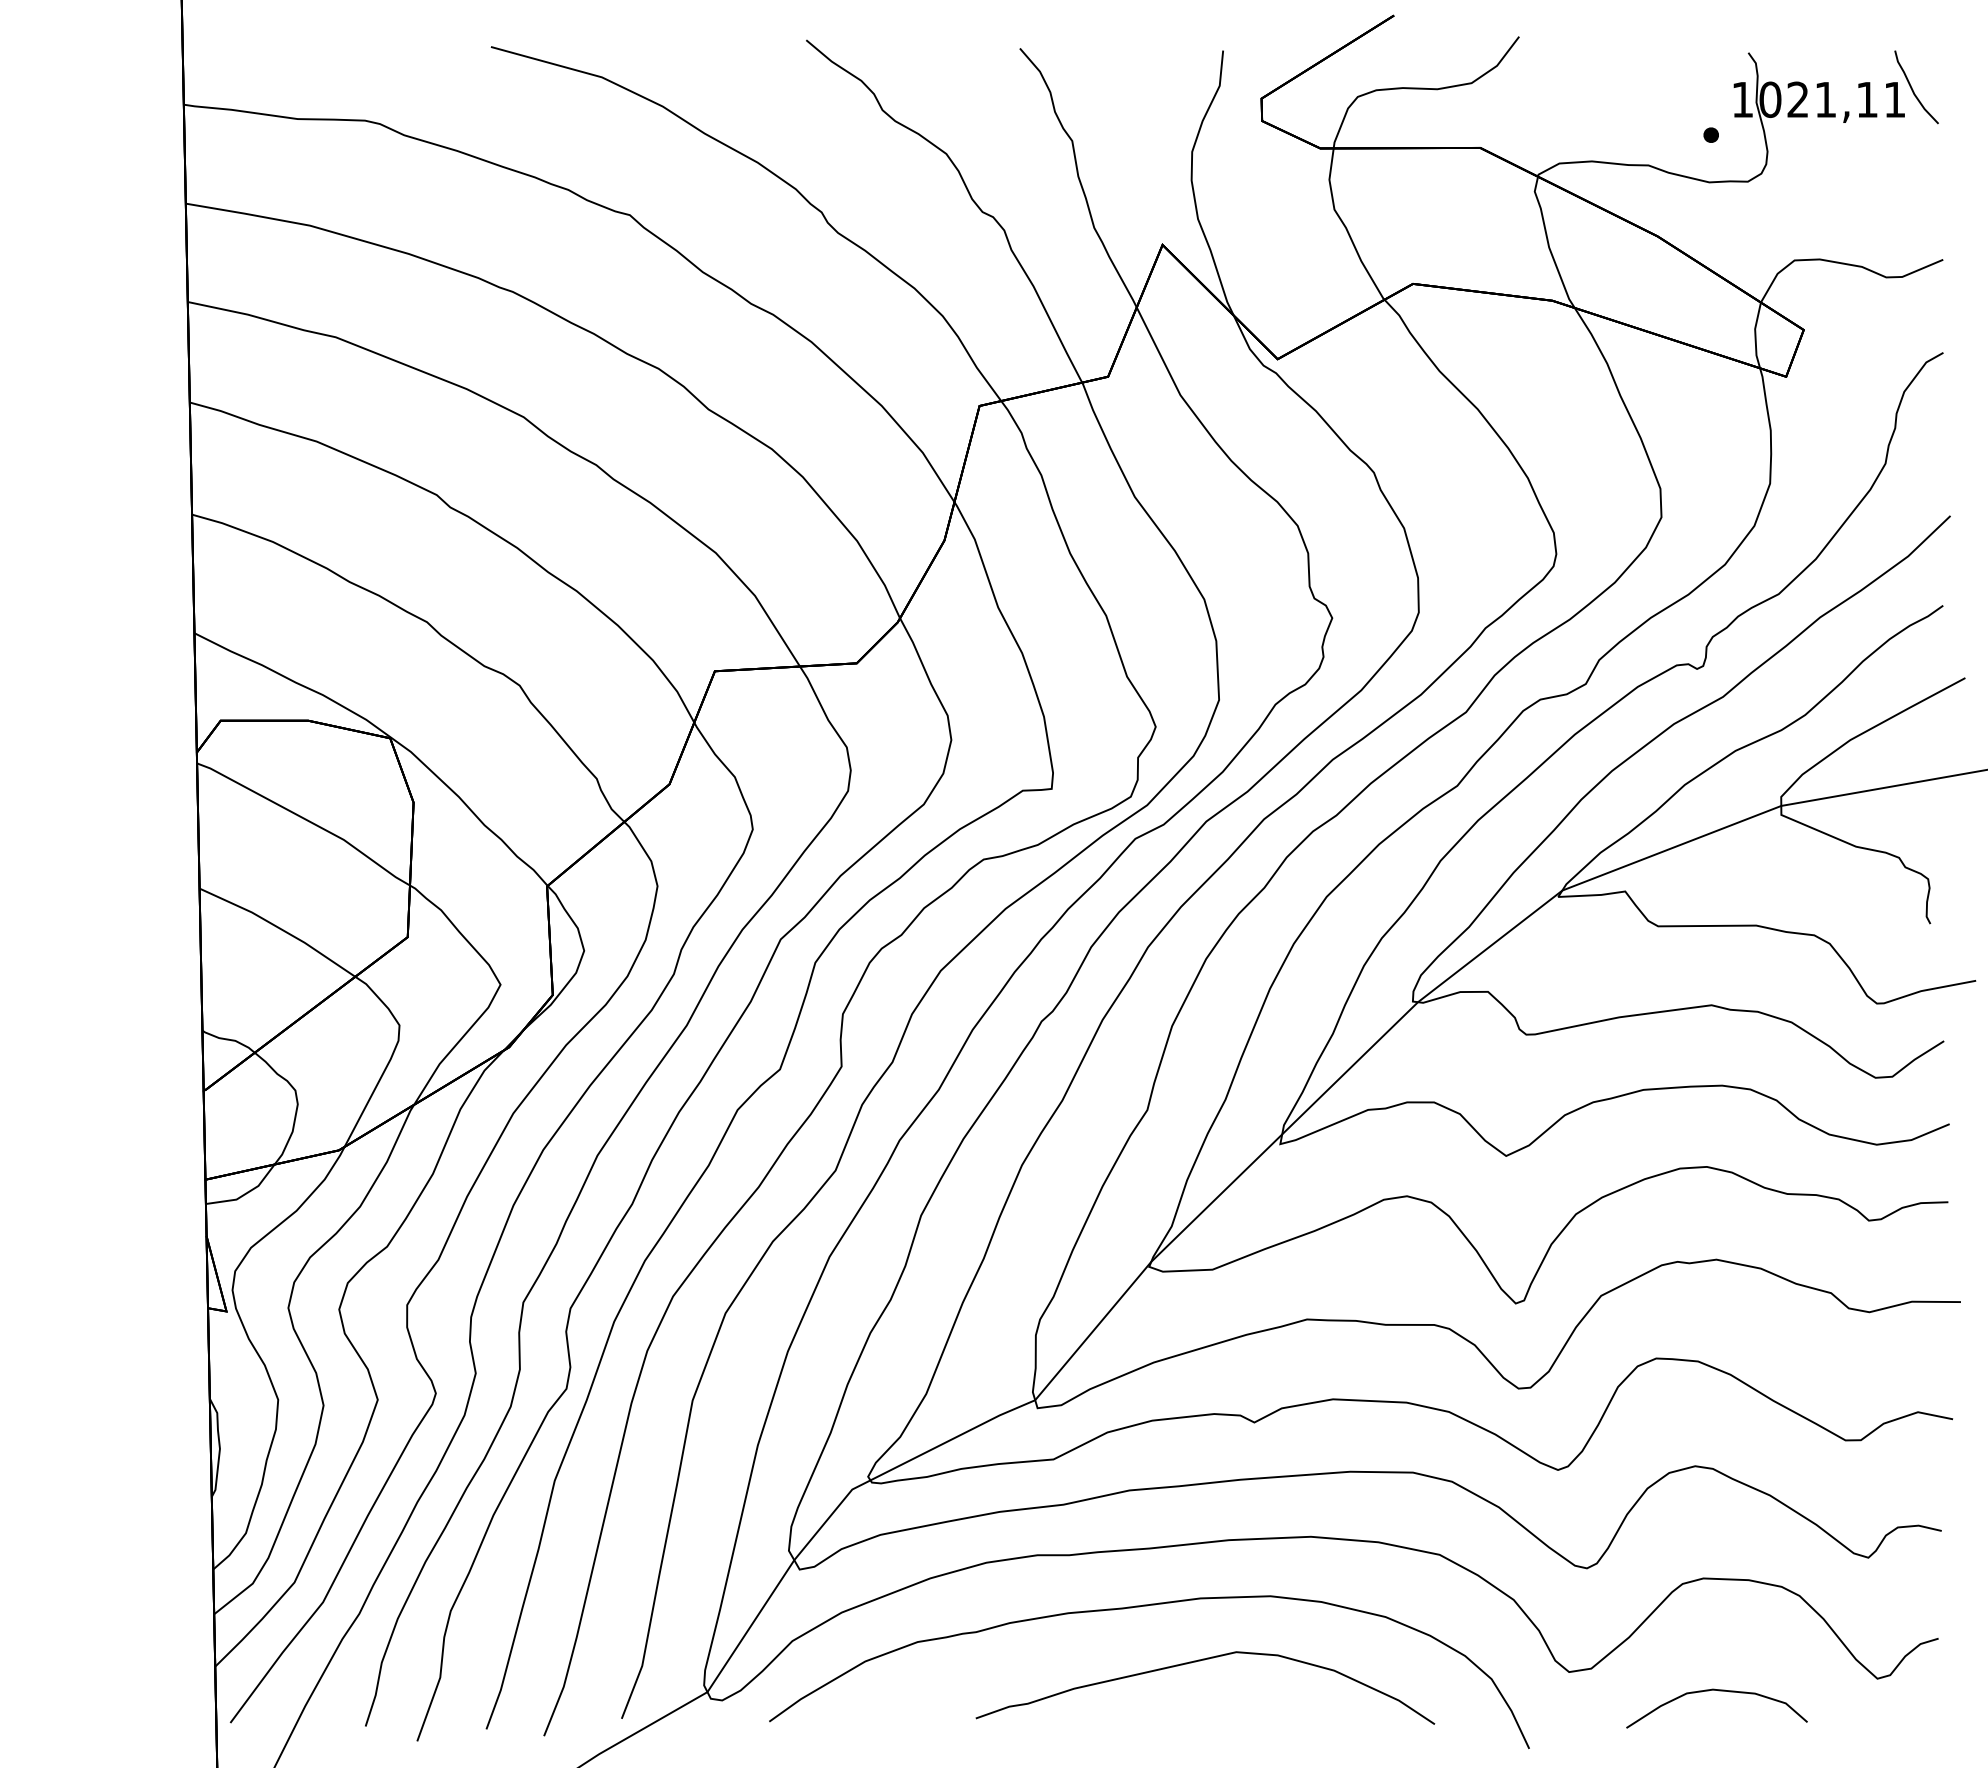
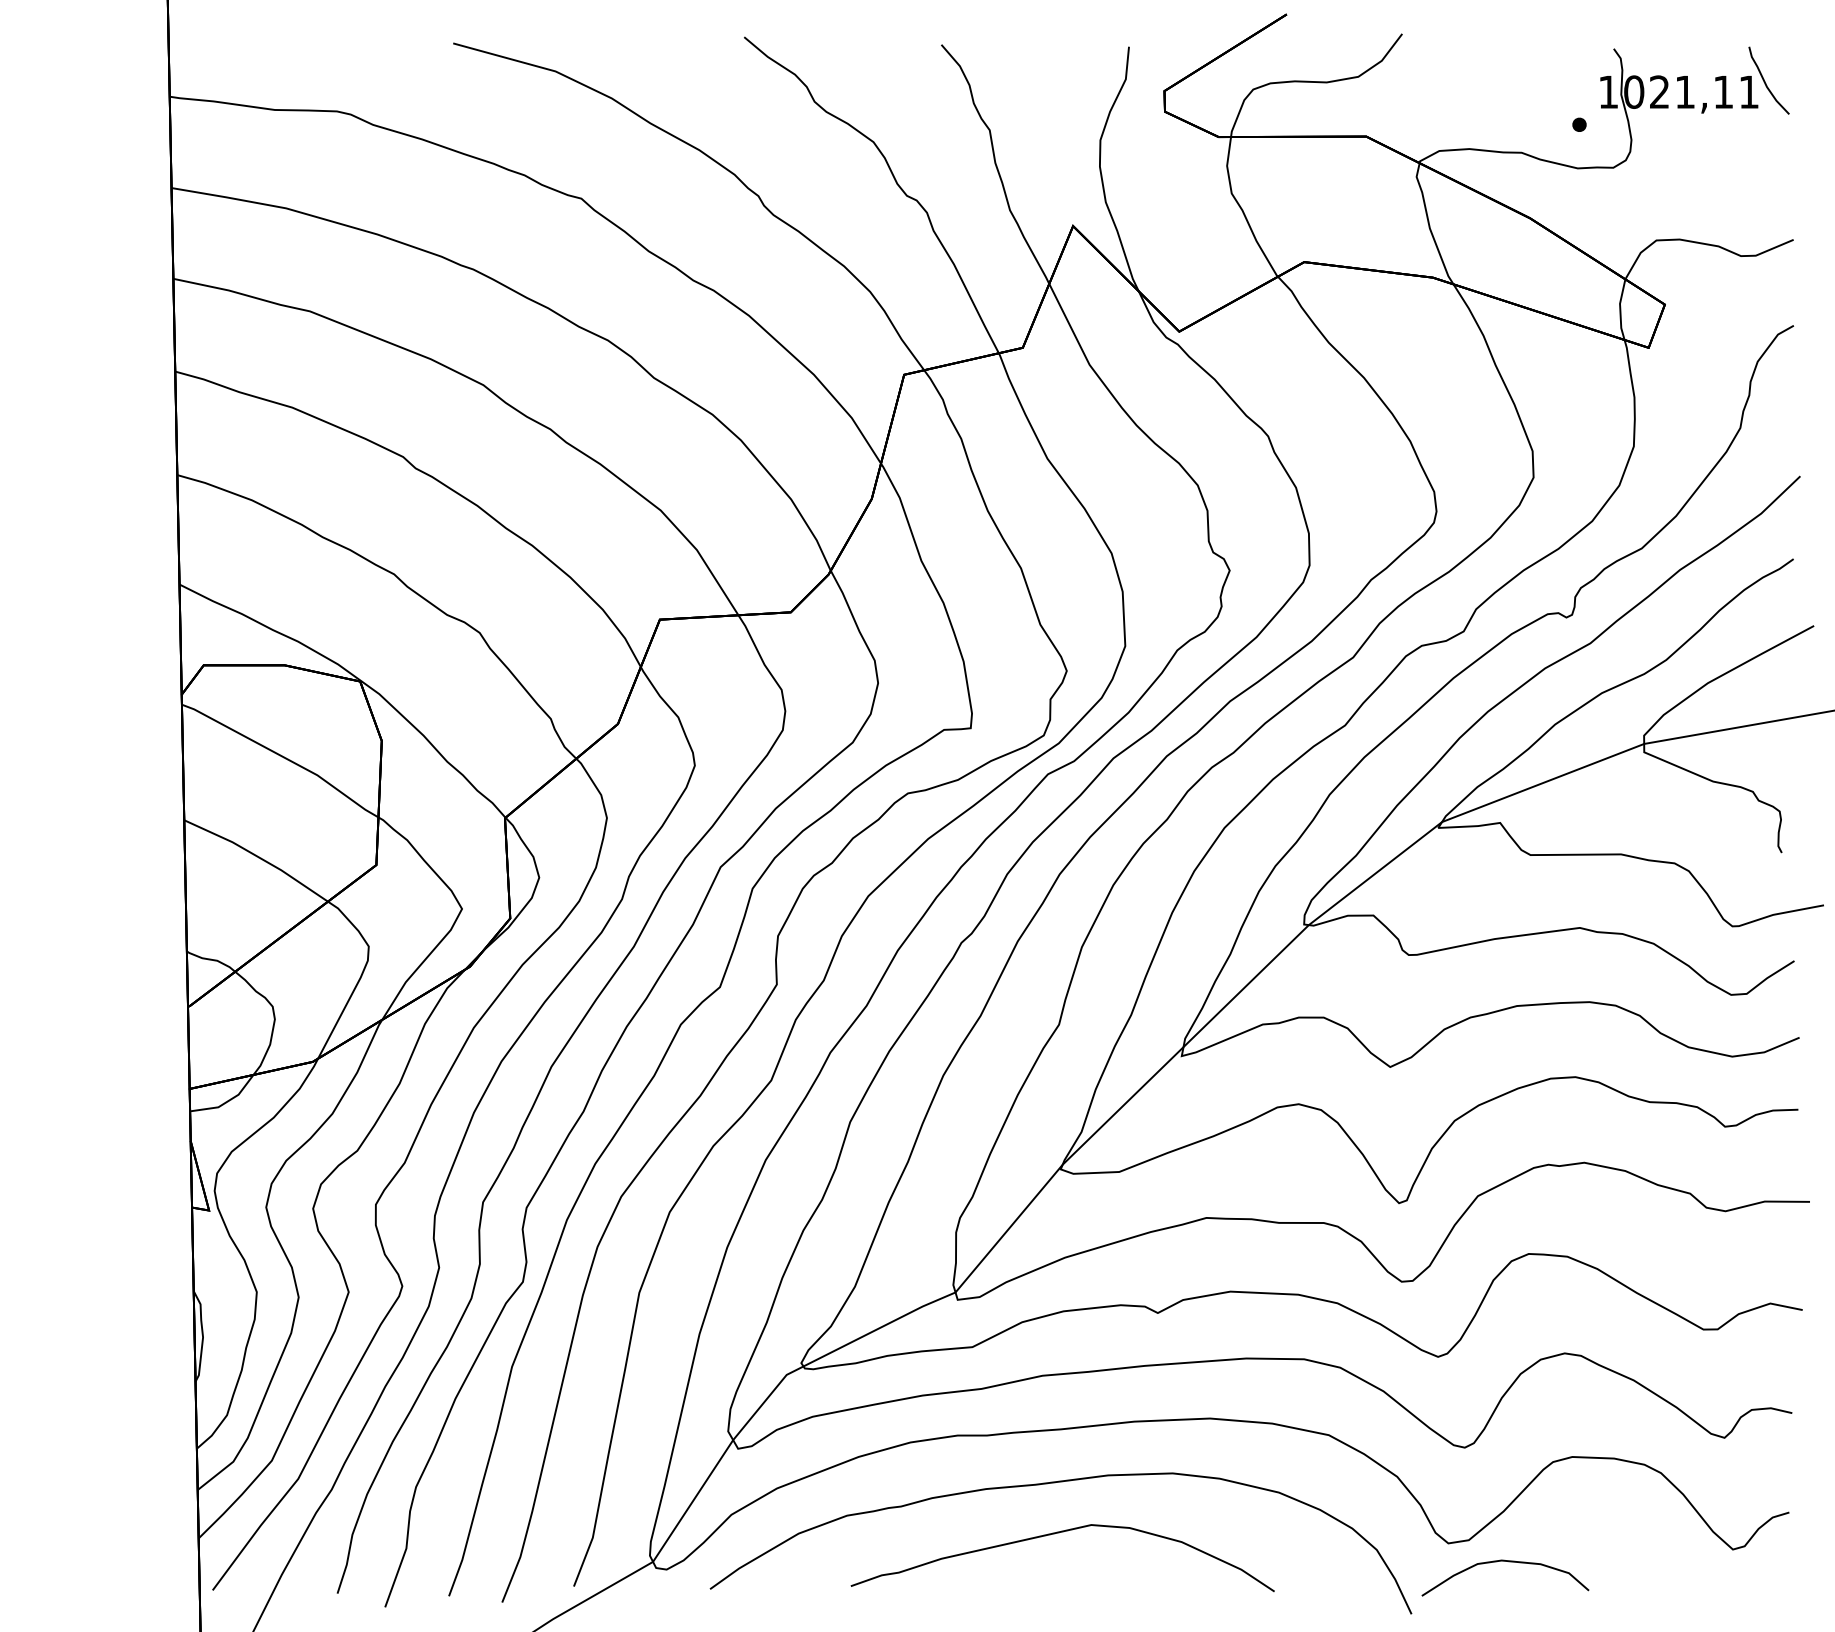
curve: (1200, 1661) -> (1058, 1533), moved
curve: (1718, 1691) -> (1506, 1562), moved

